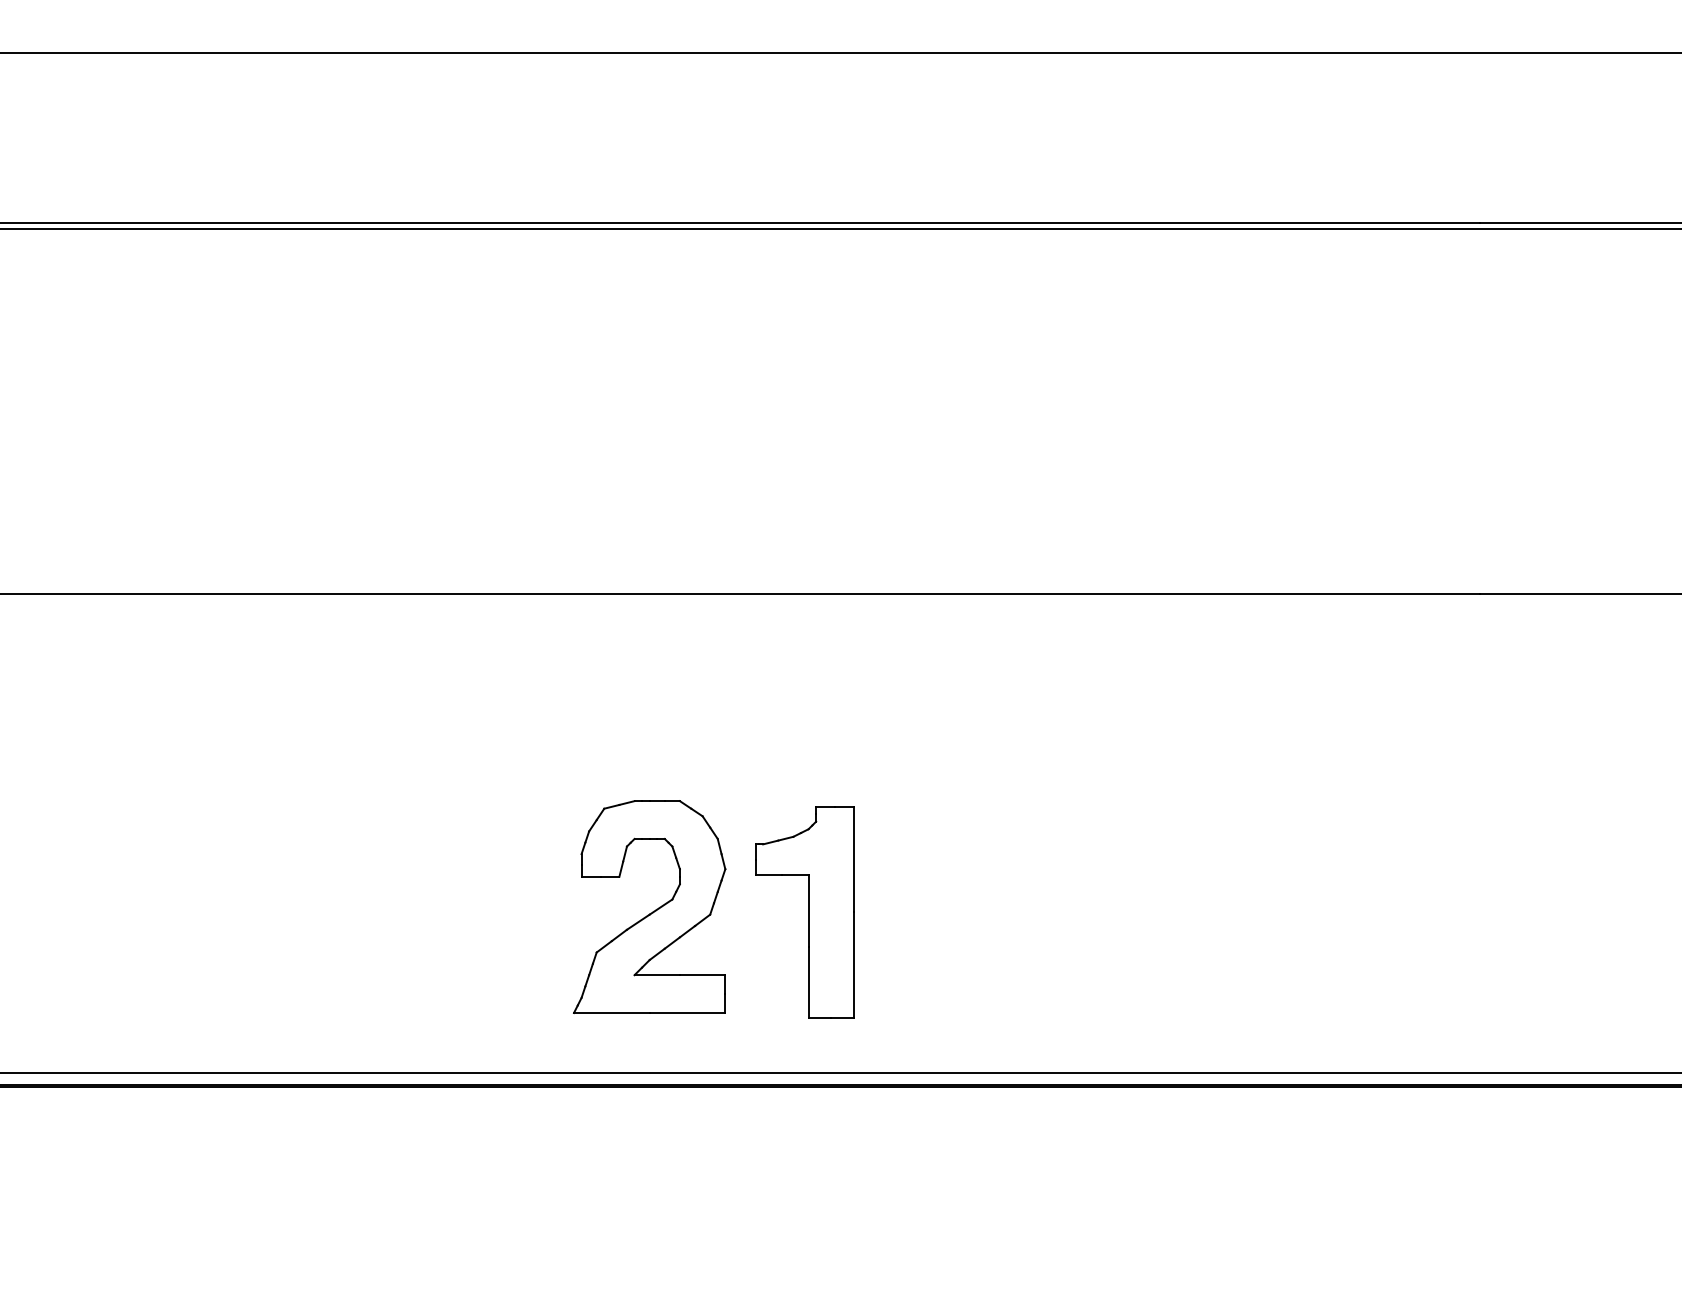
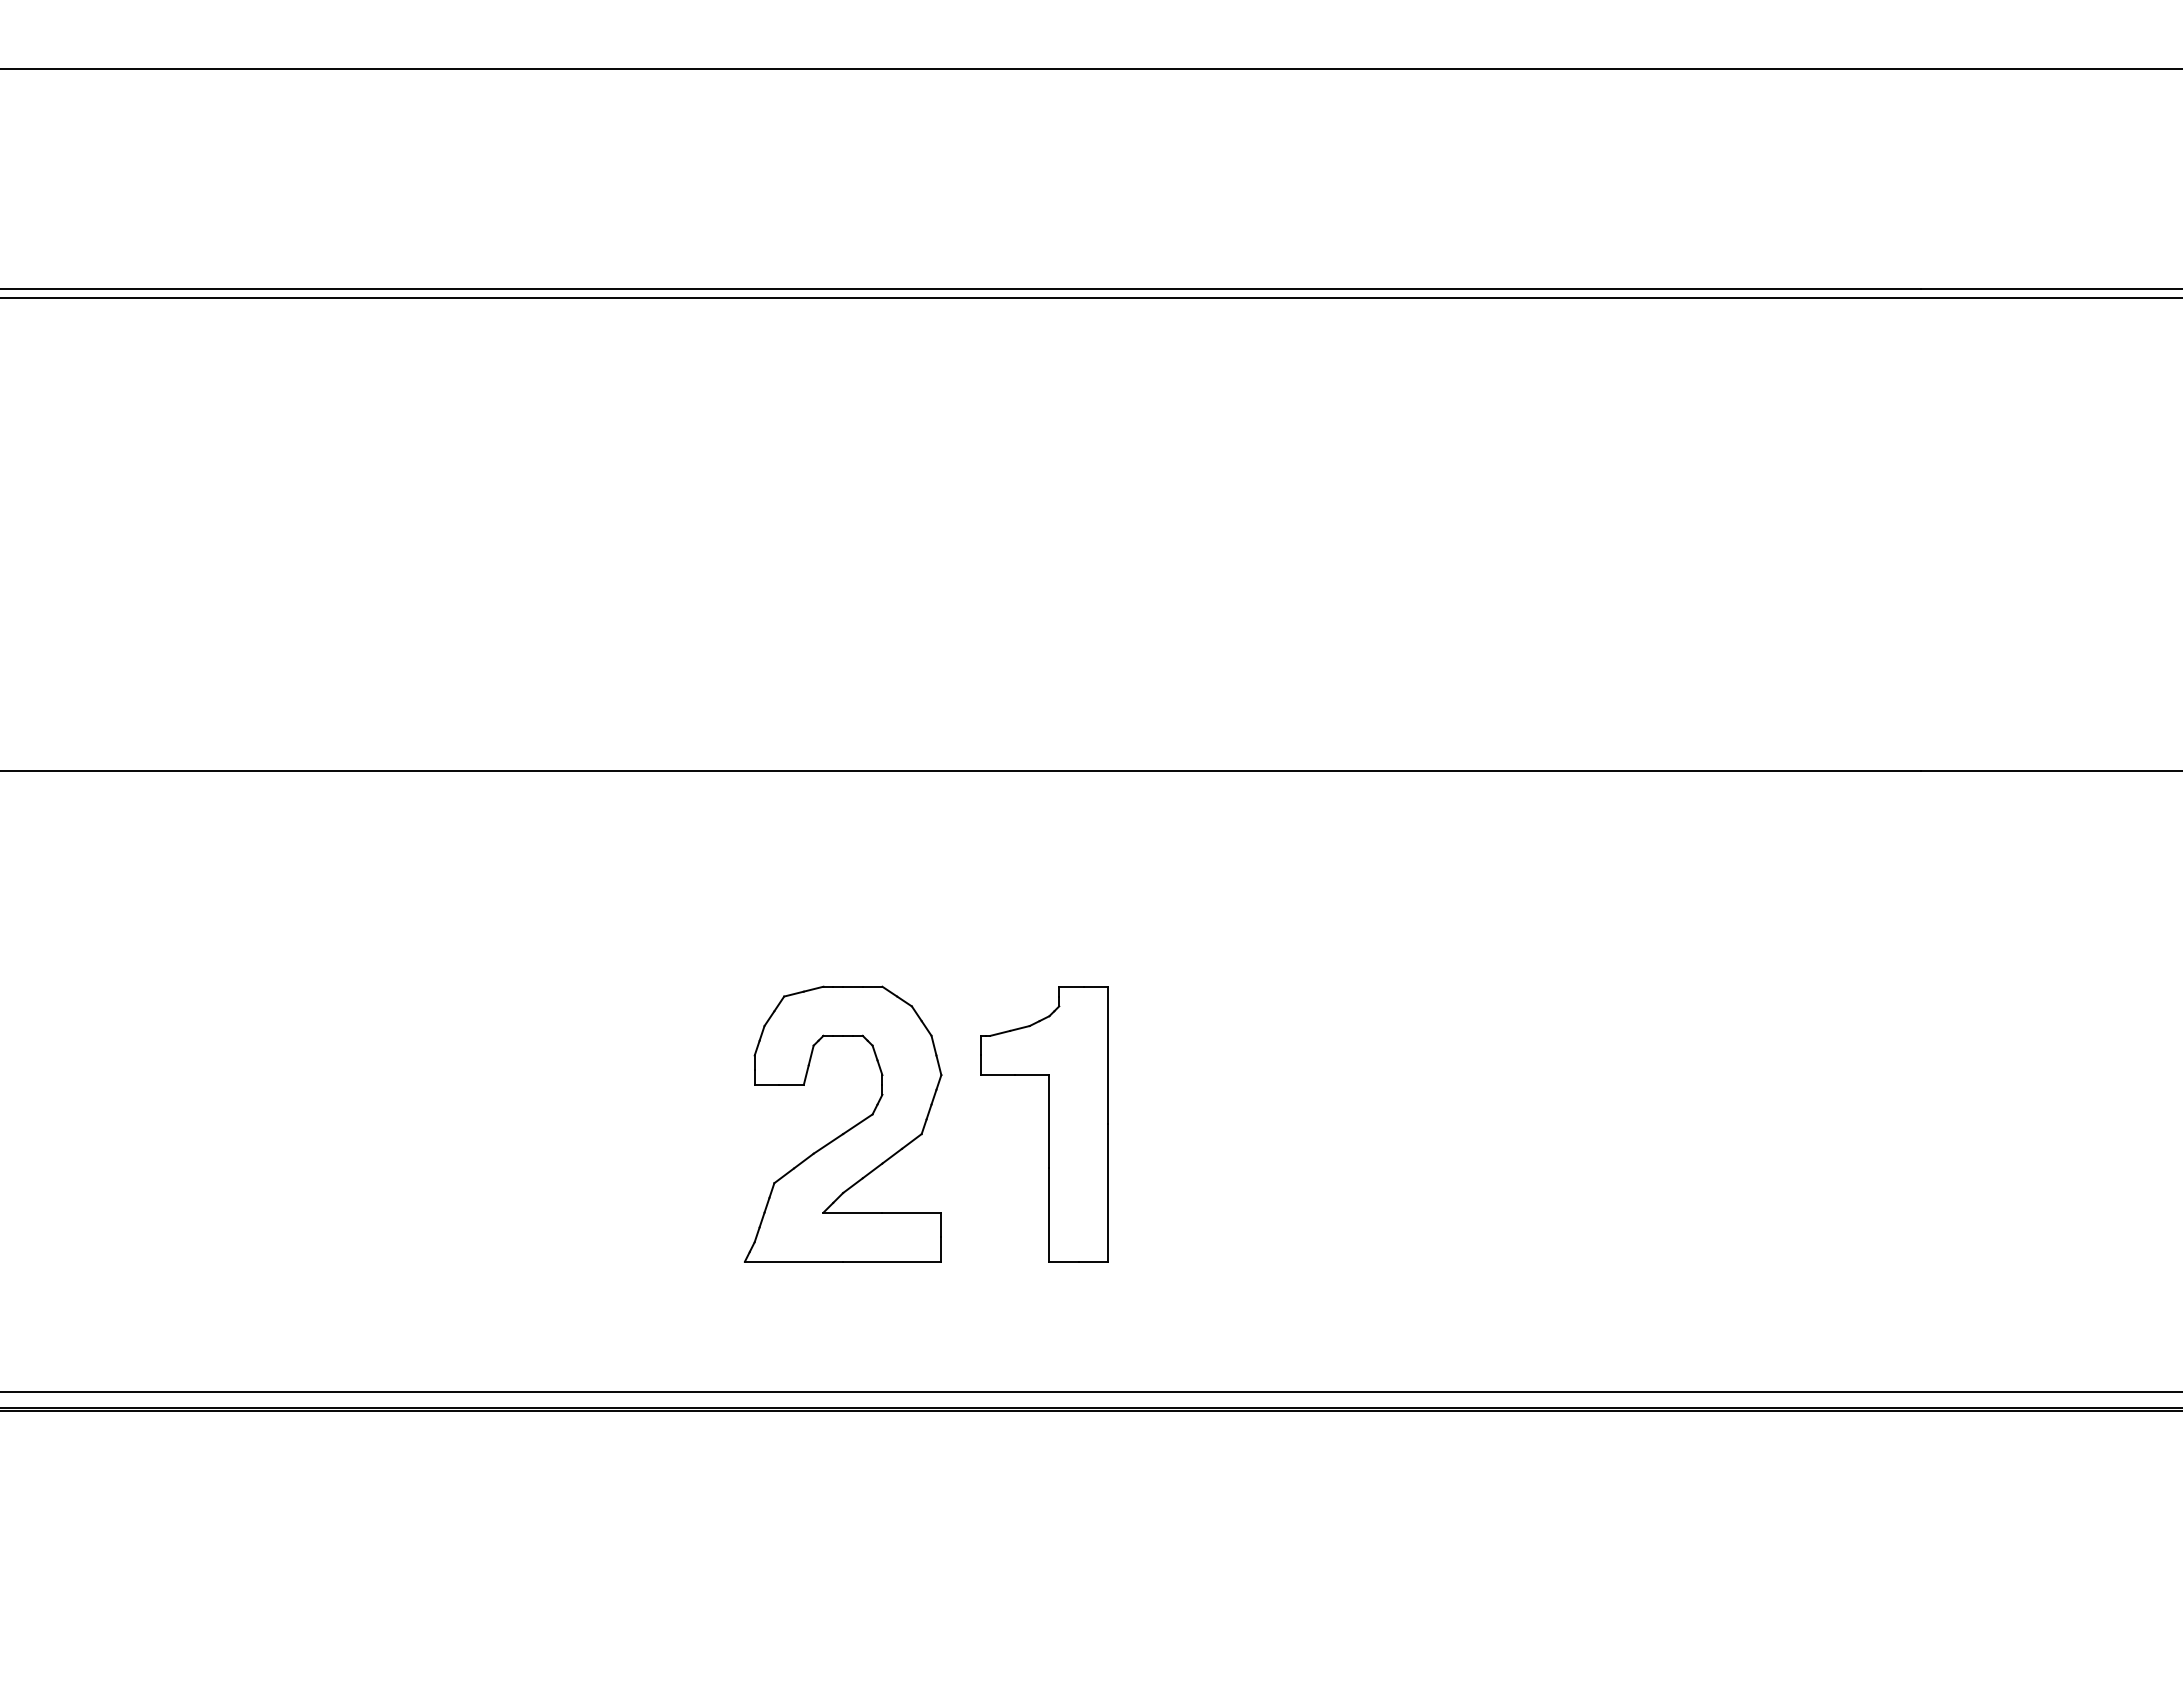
part: (652, 911) -> (846, 1130), moved
part: (804, 912) -> (1044, 1124), moved

